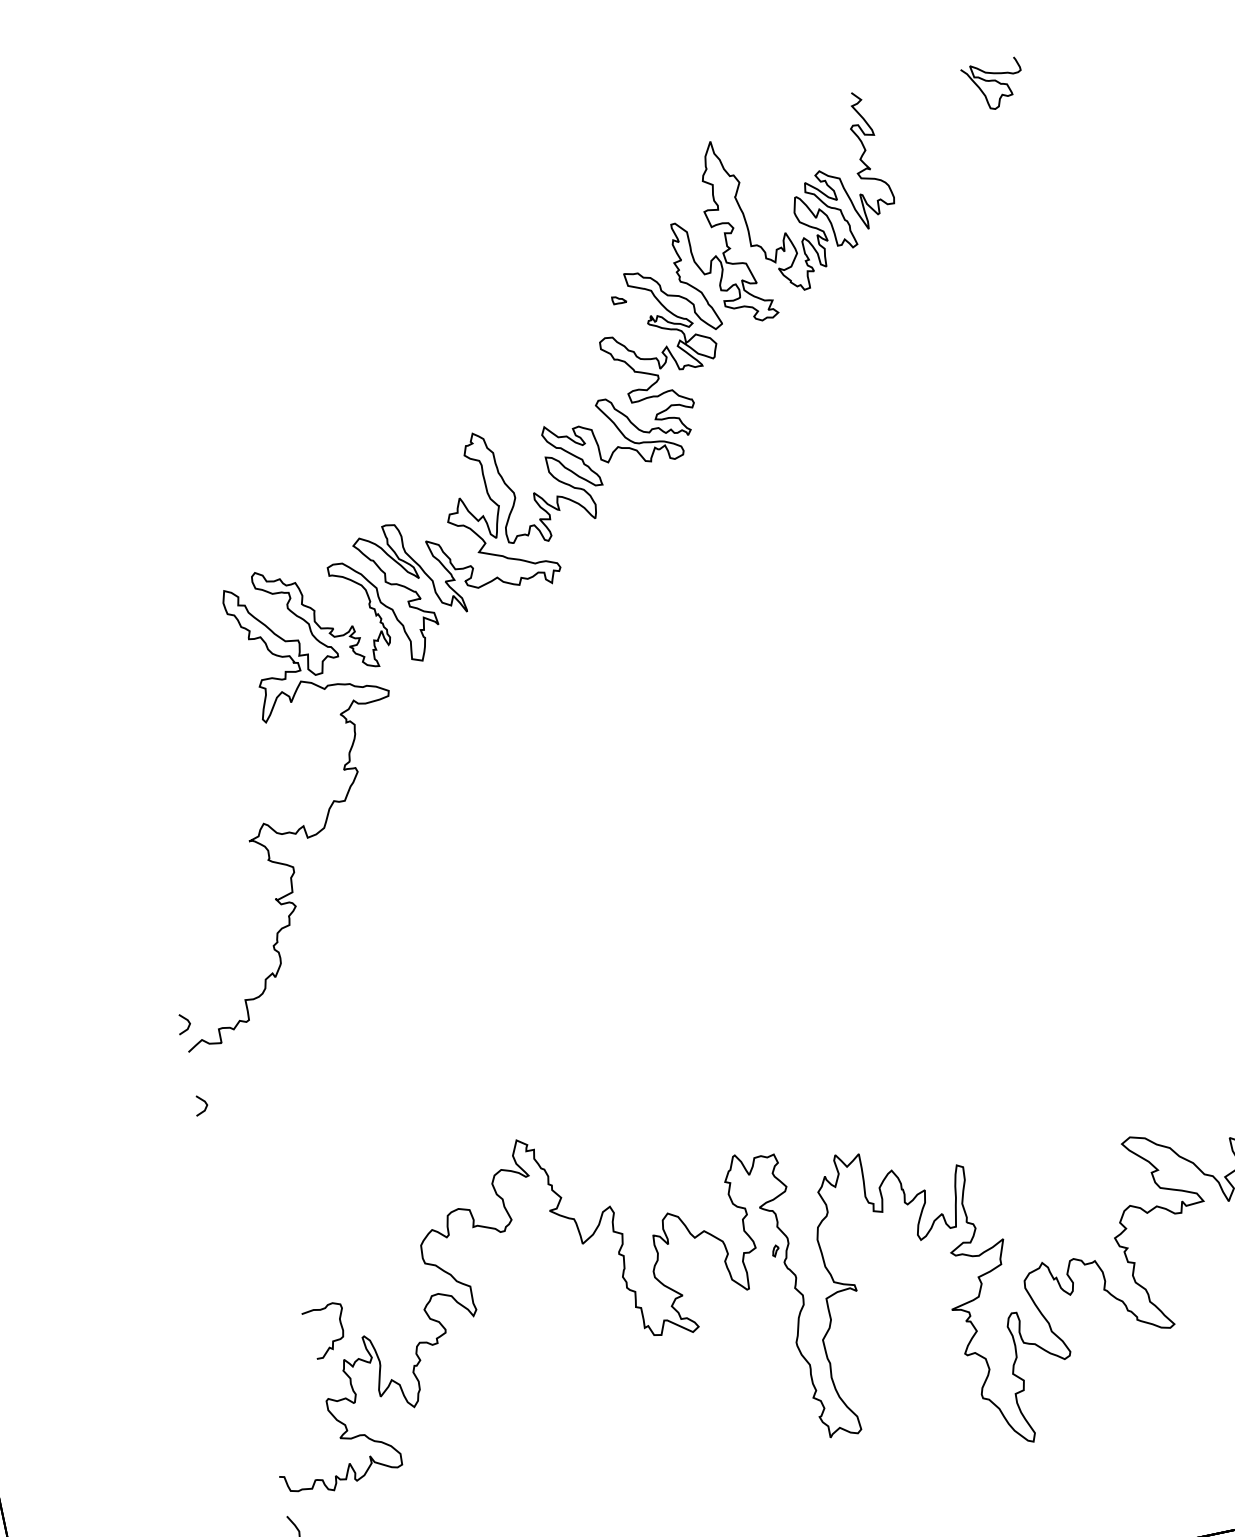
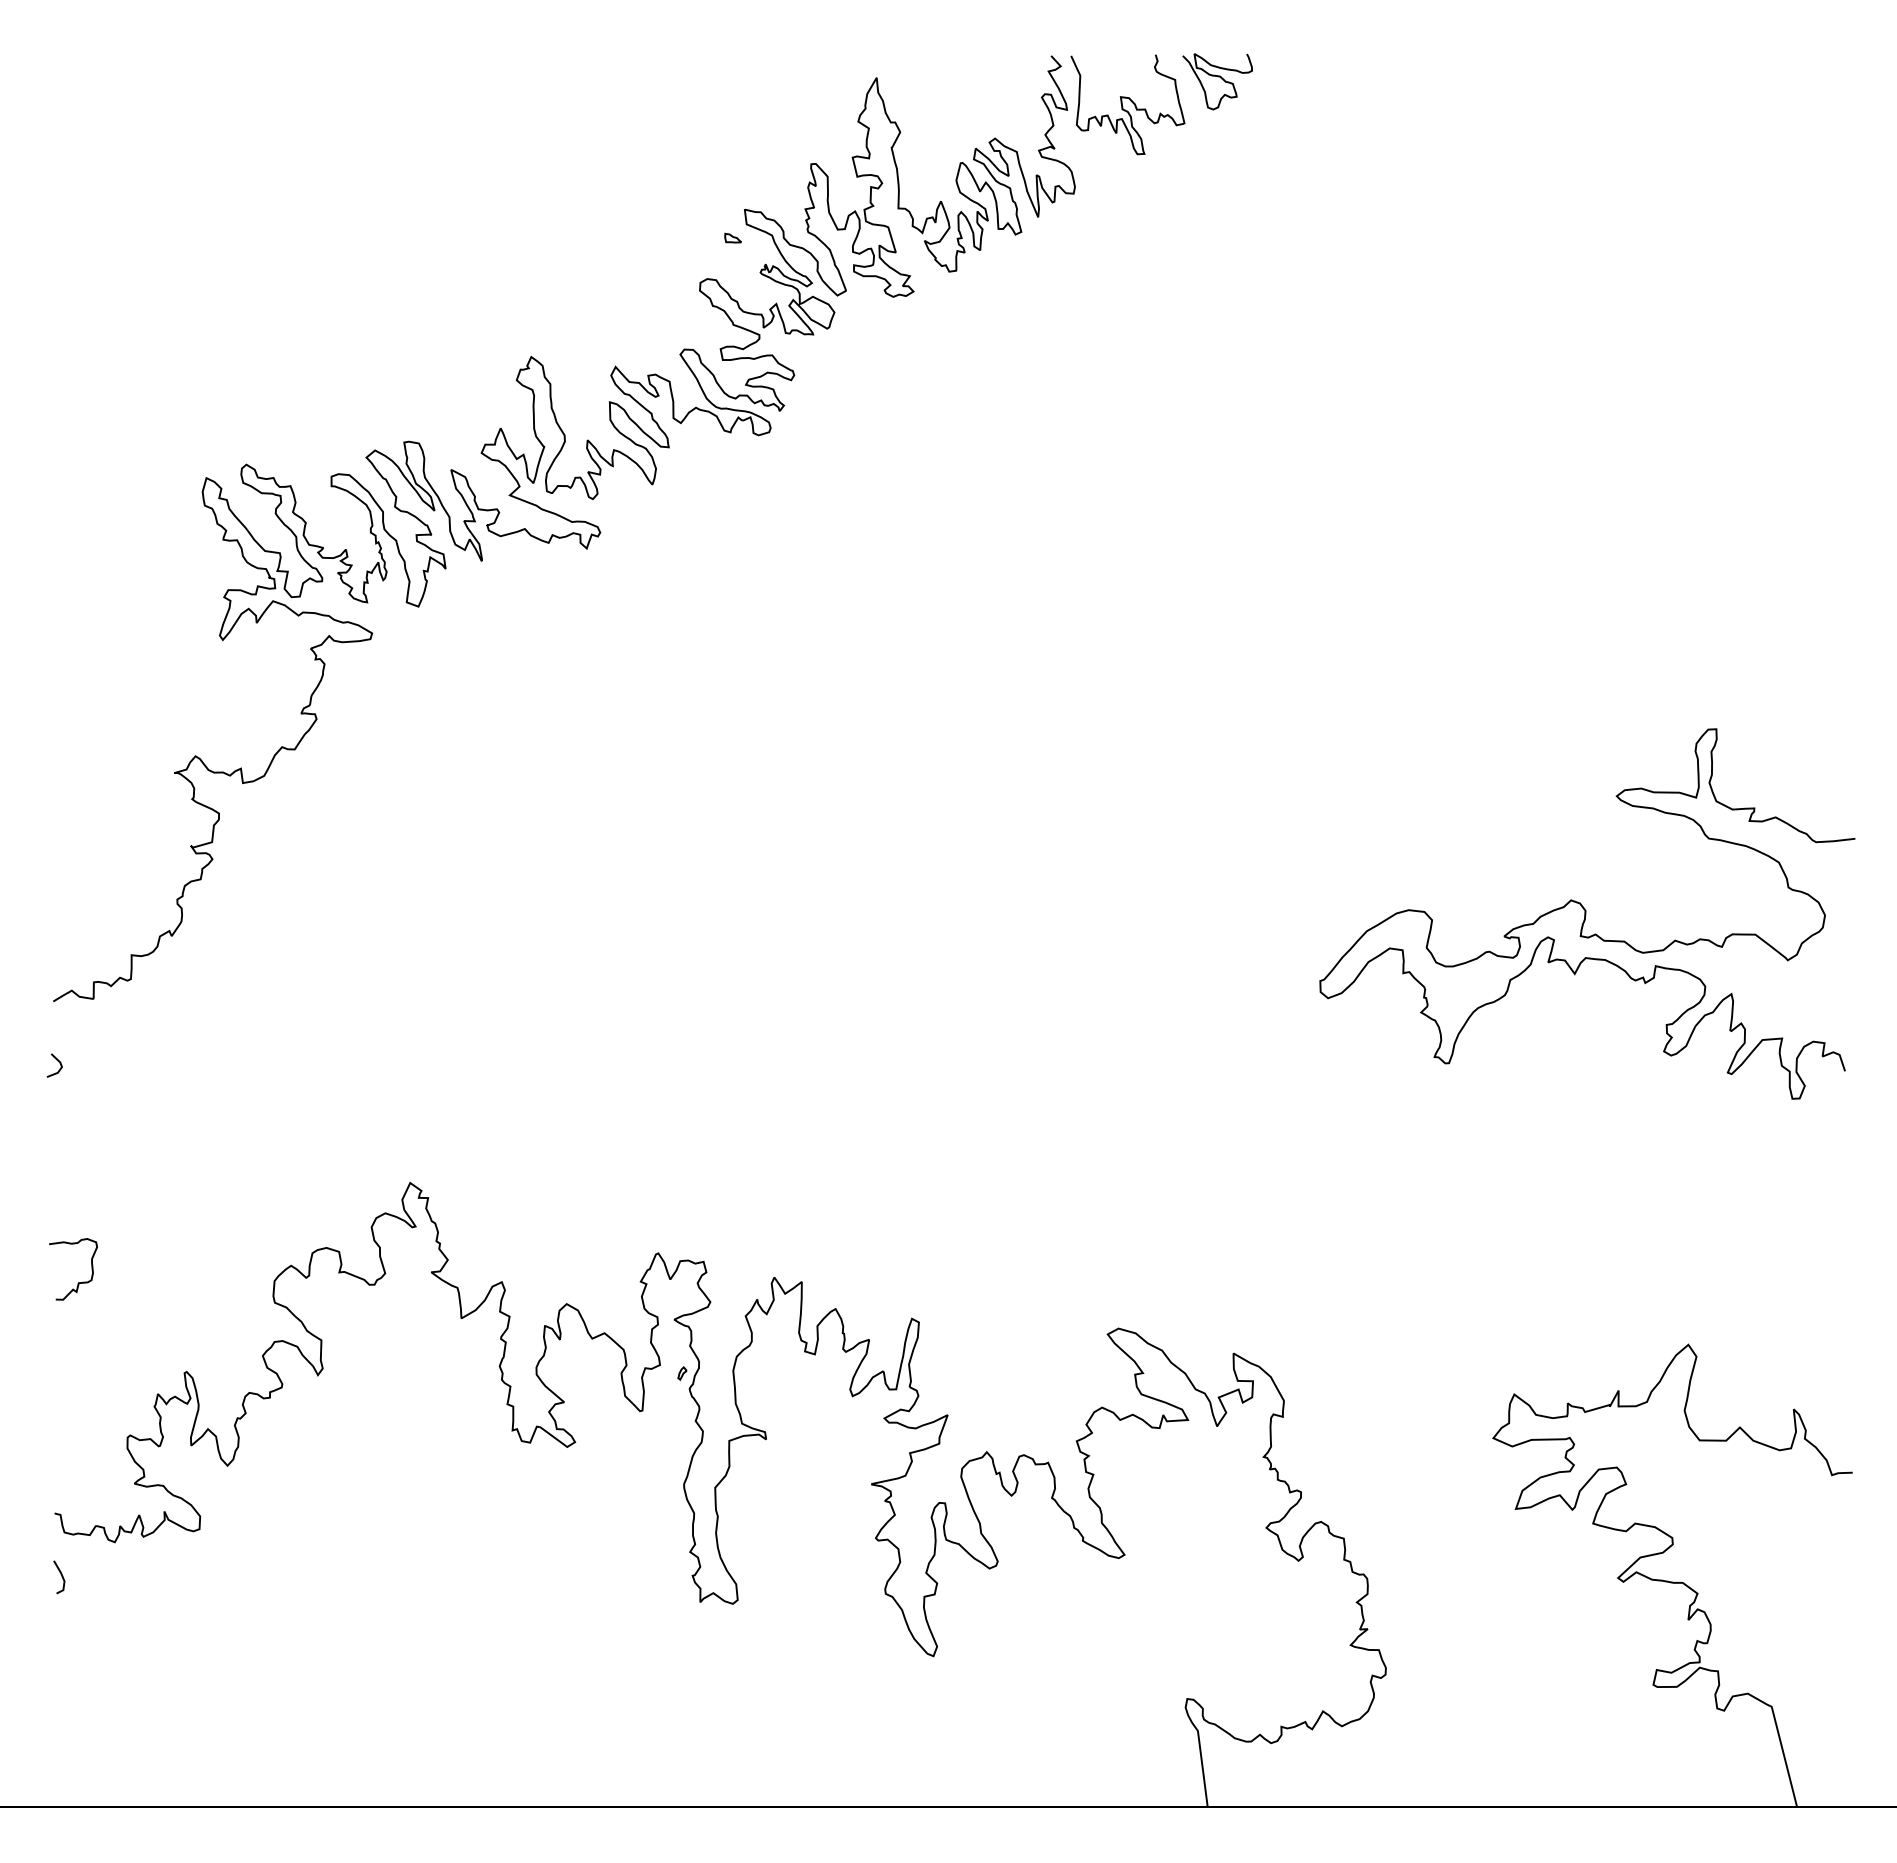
curve: (925, 116) -> (1130, 101), added
line: (185, 1019) -> (57, 963), removed
curve: (332, 1340) -> (78, 1282), moved

